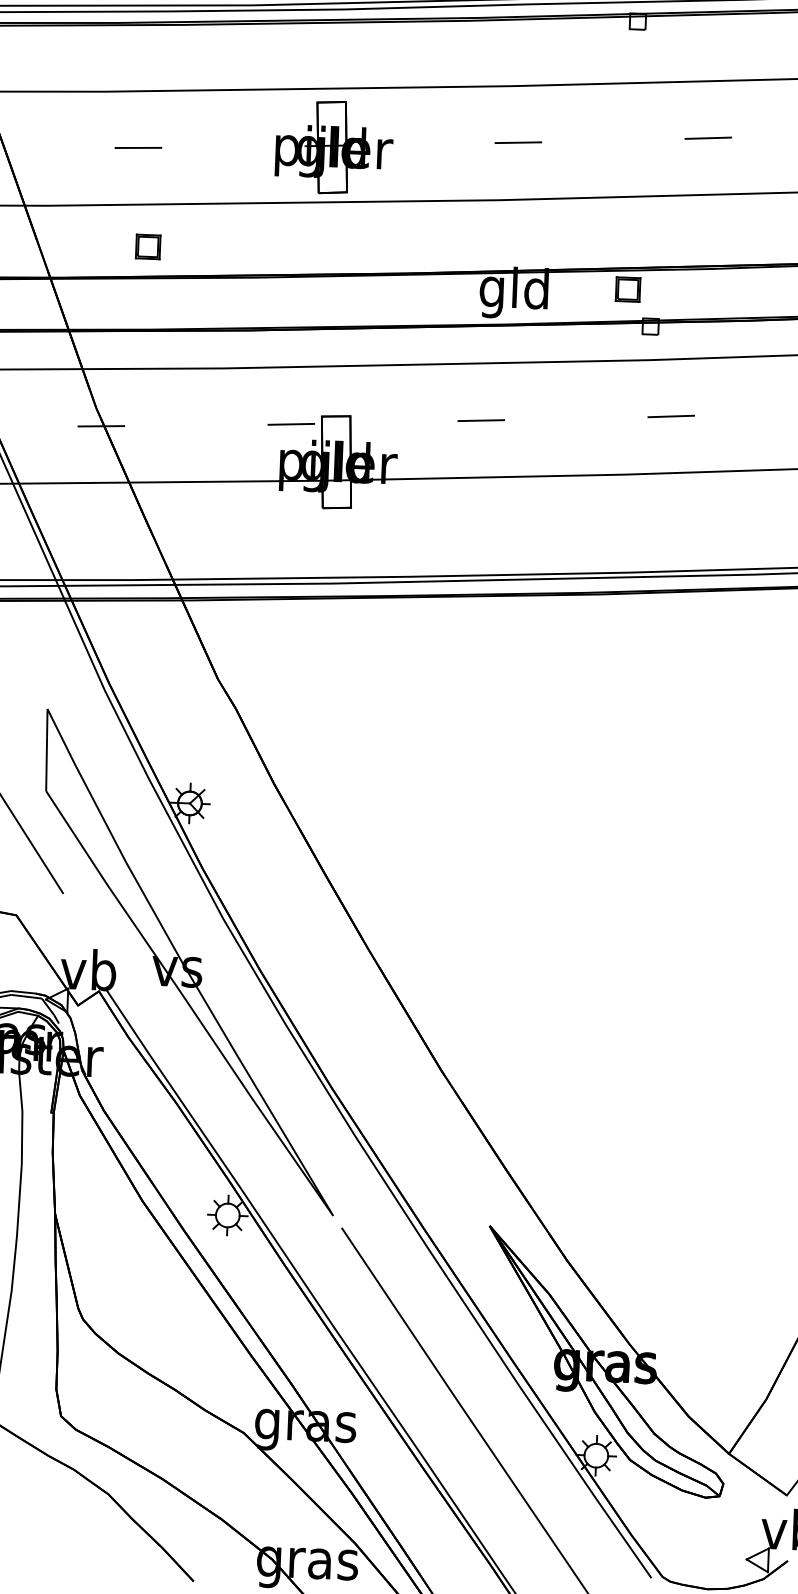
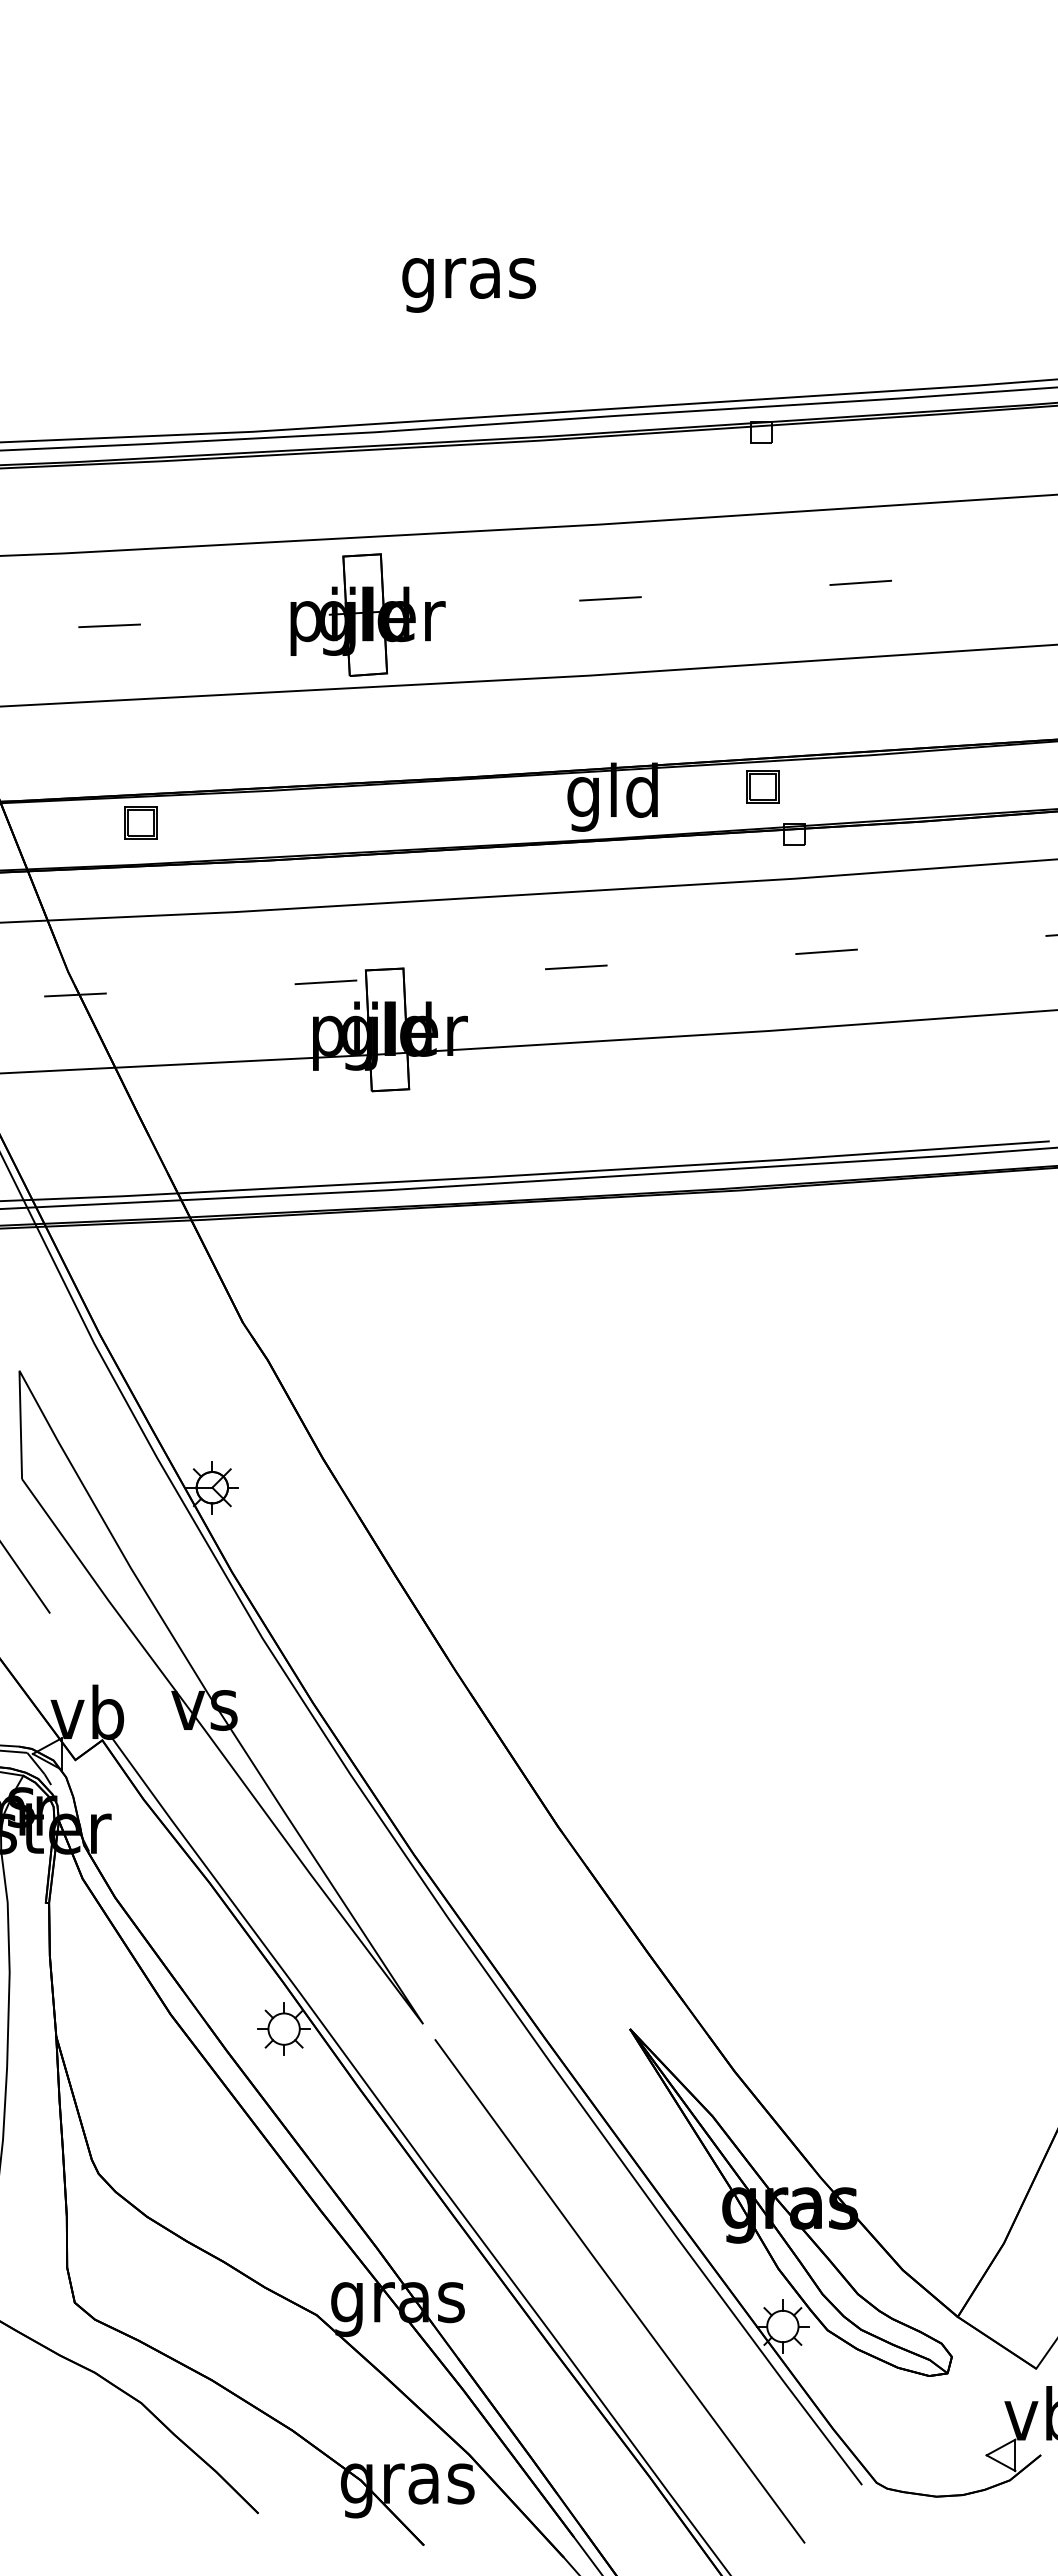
part: (147, 246) -> (140, 822), moved

